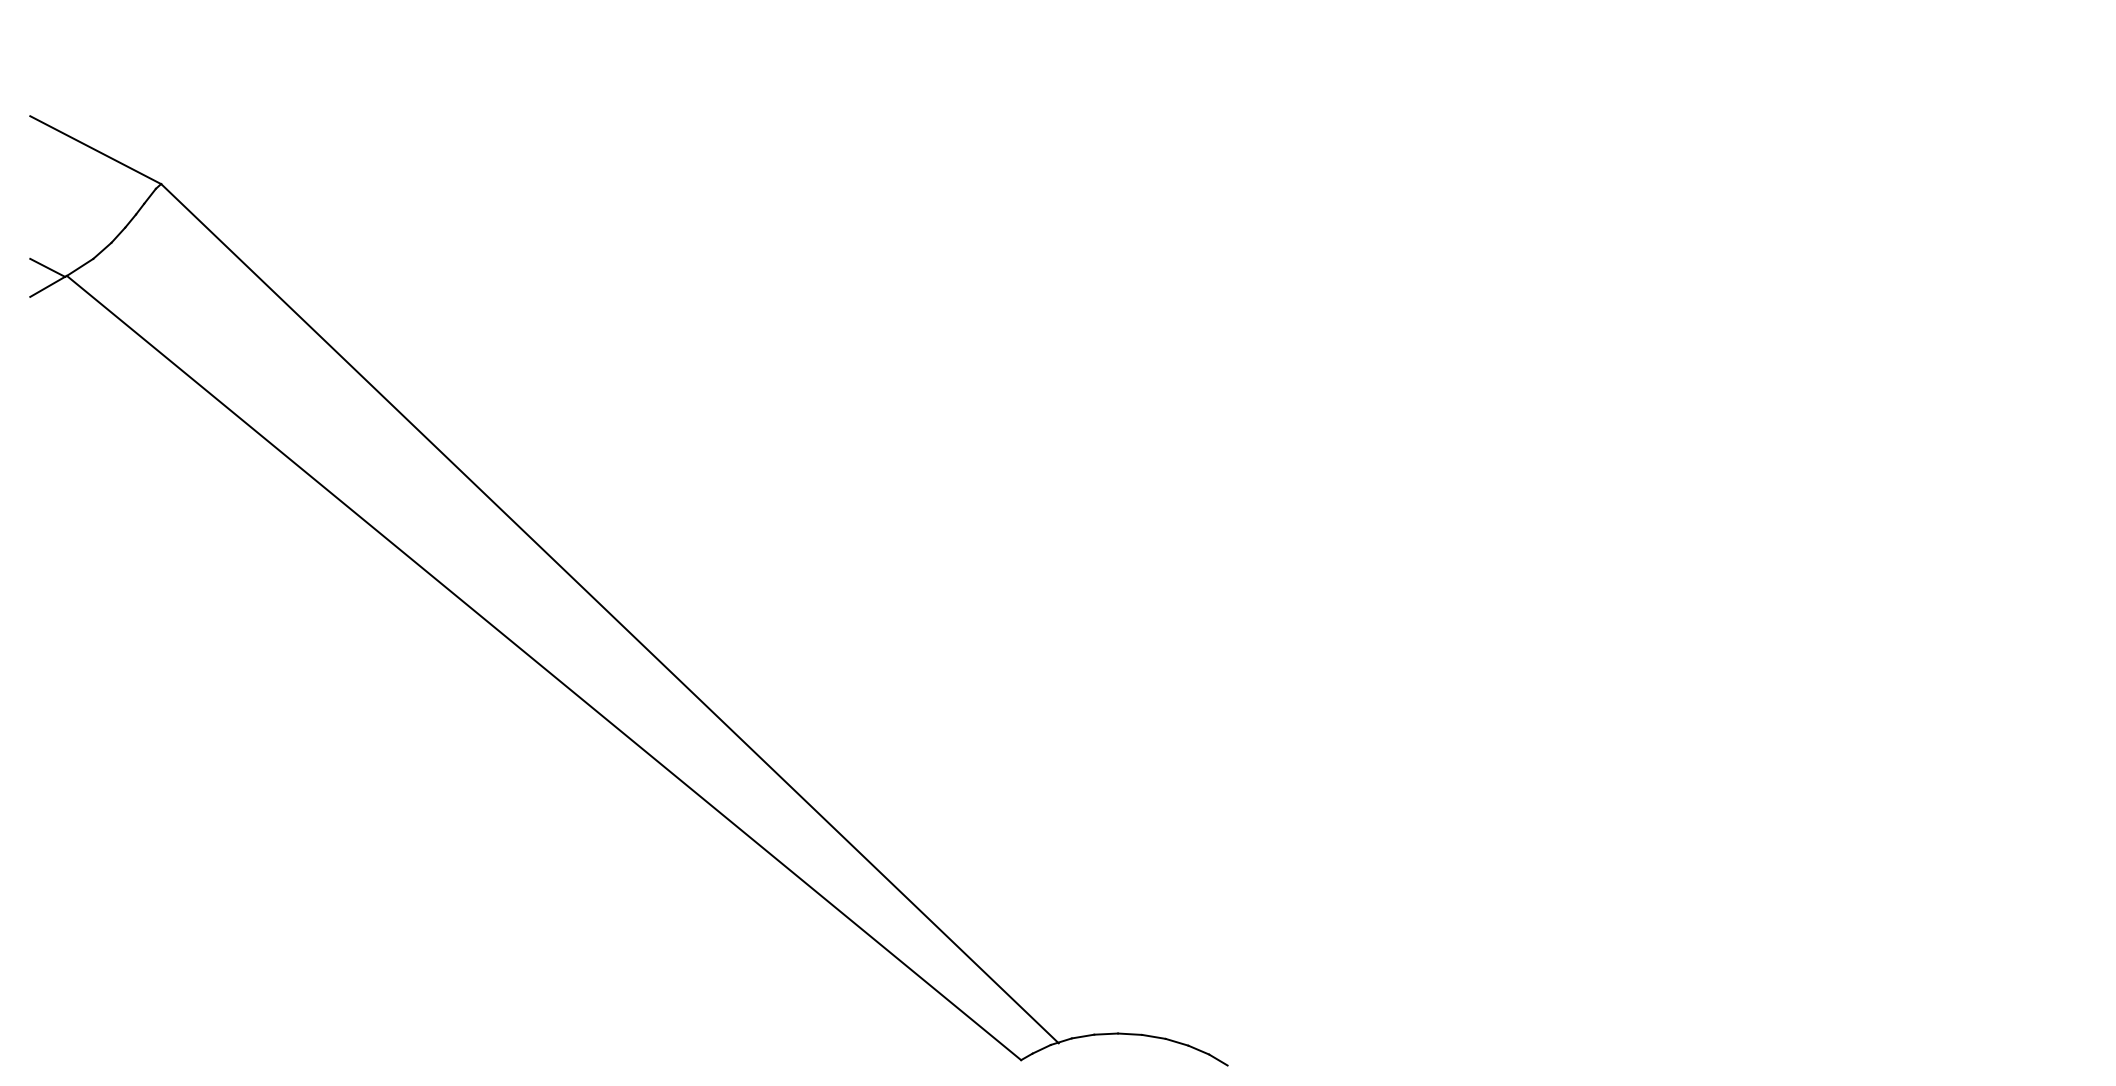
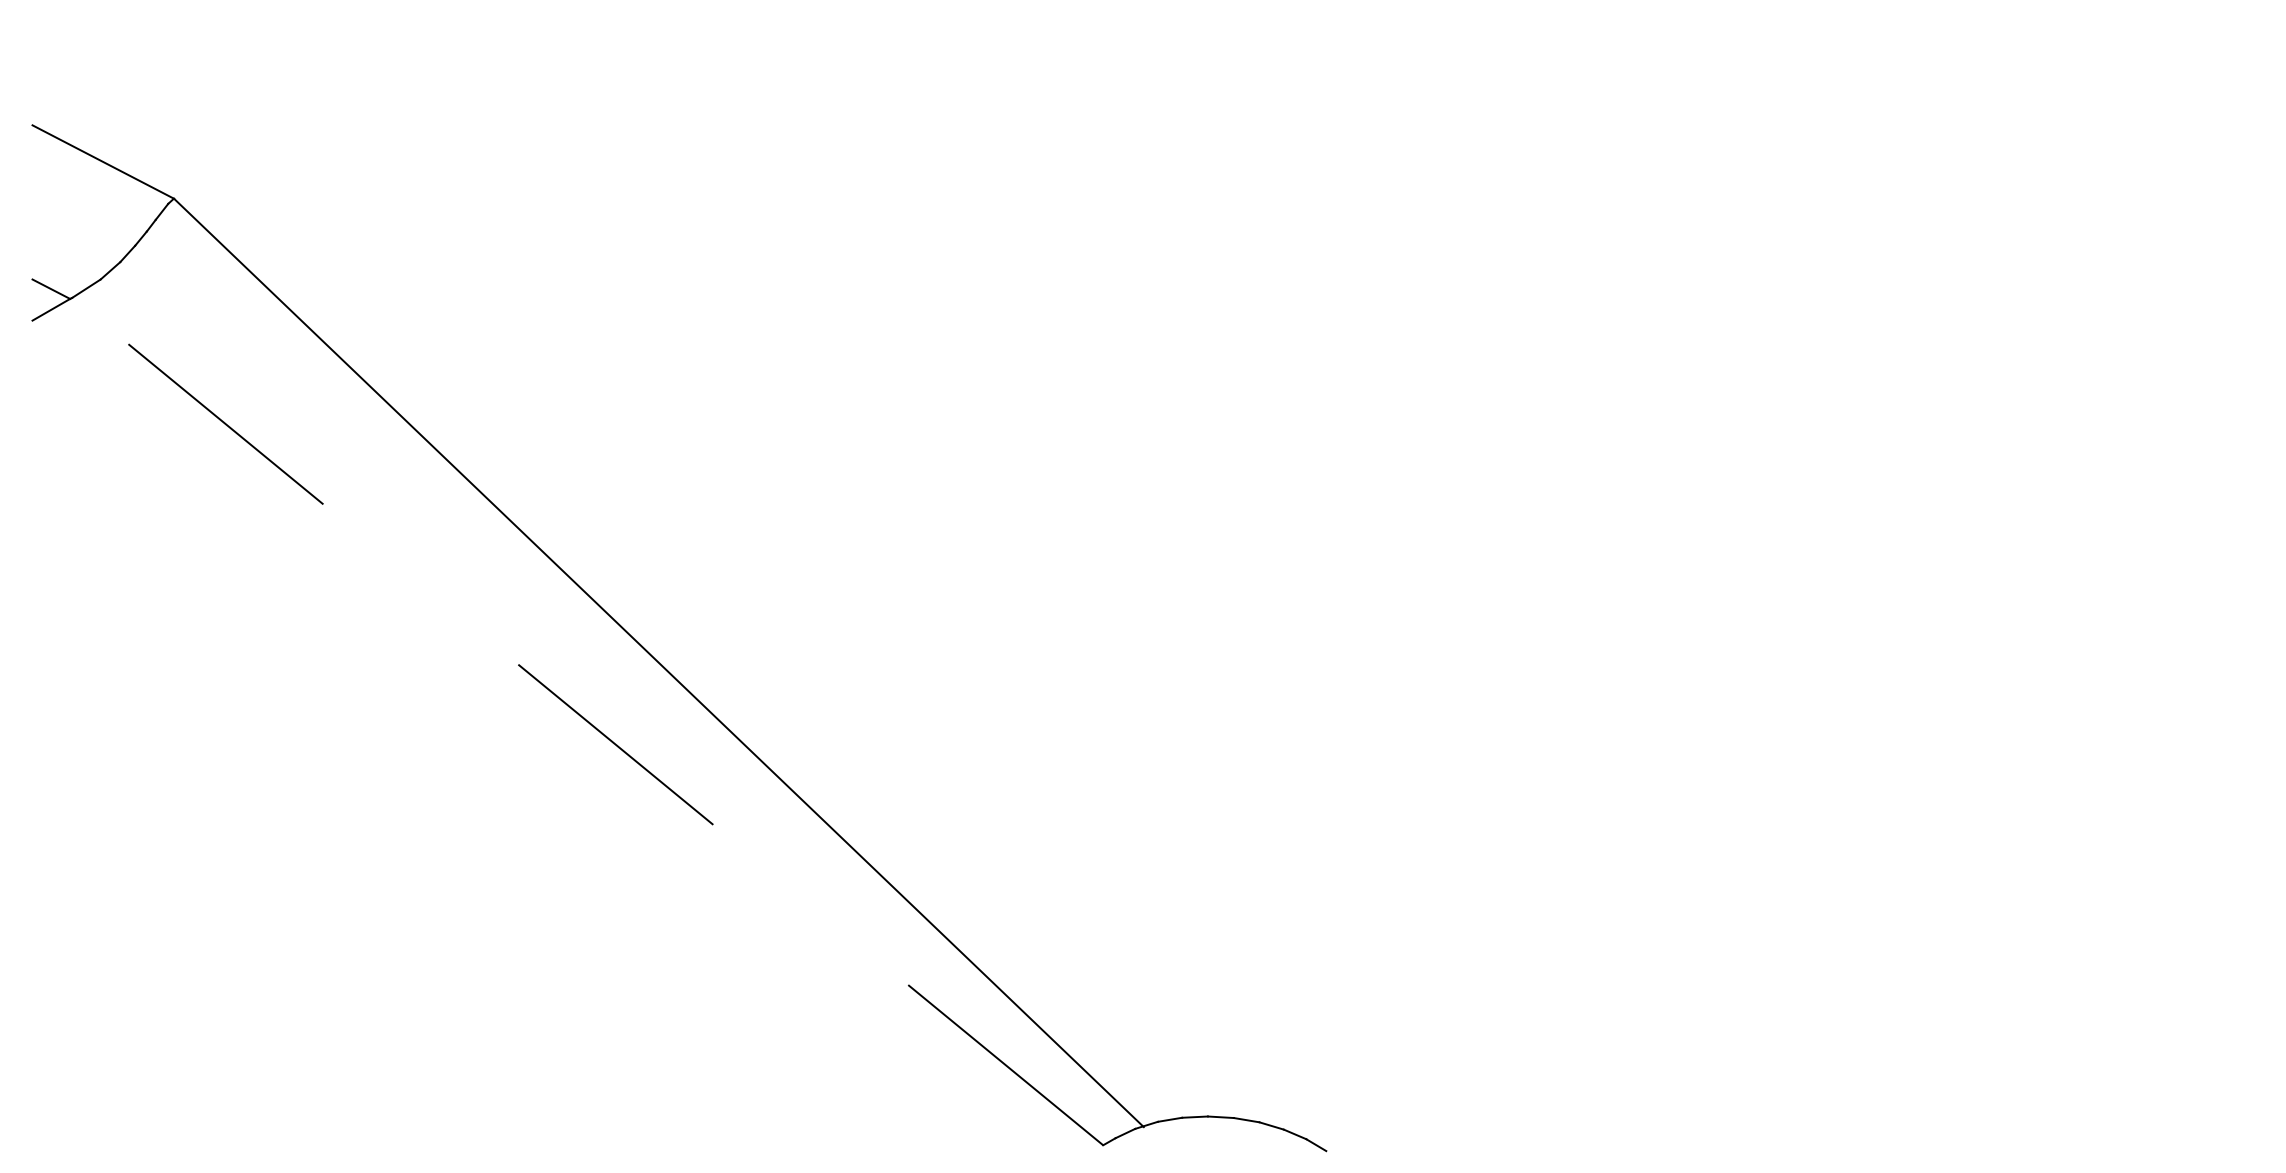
line: (544, 668) -> (588, 722), solid -> dashed

